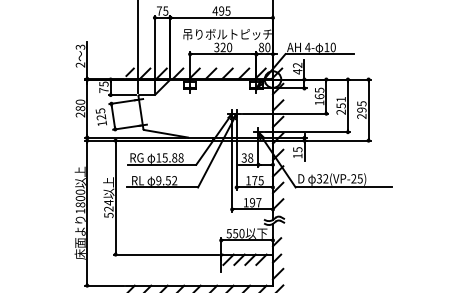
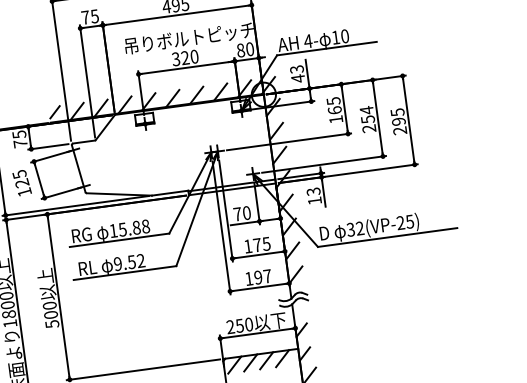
text: (298, 64) -> (297, 67), 42 -> 43
text: (340, 99) -> (365, 110), 251 -> 254
text: (297, 149) -> (313, 191), 15 -> 13
text: (247, 157) -> (242, 212), 38 -> 70
text: (108, 205) -> (49, 309), 524 -> 500
text: (228, 233) -> (229, 326), 550 -> 250

